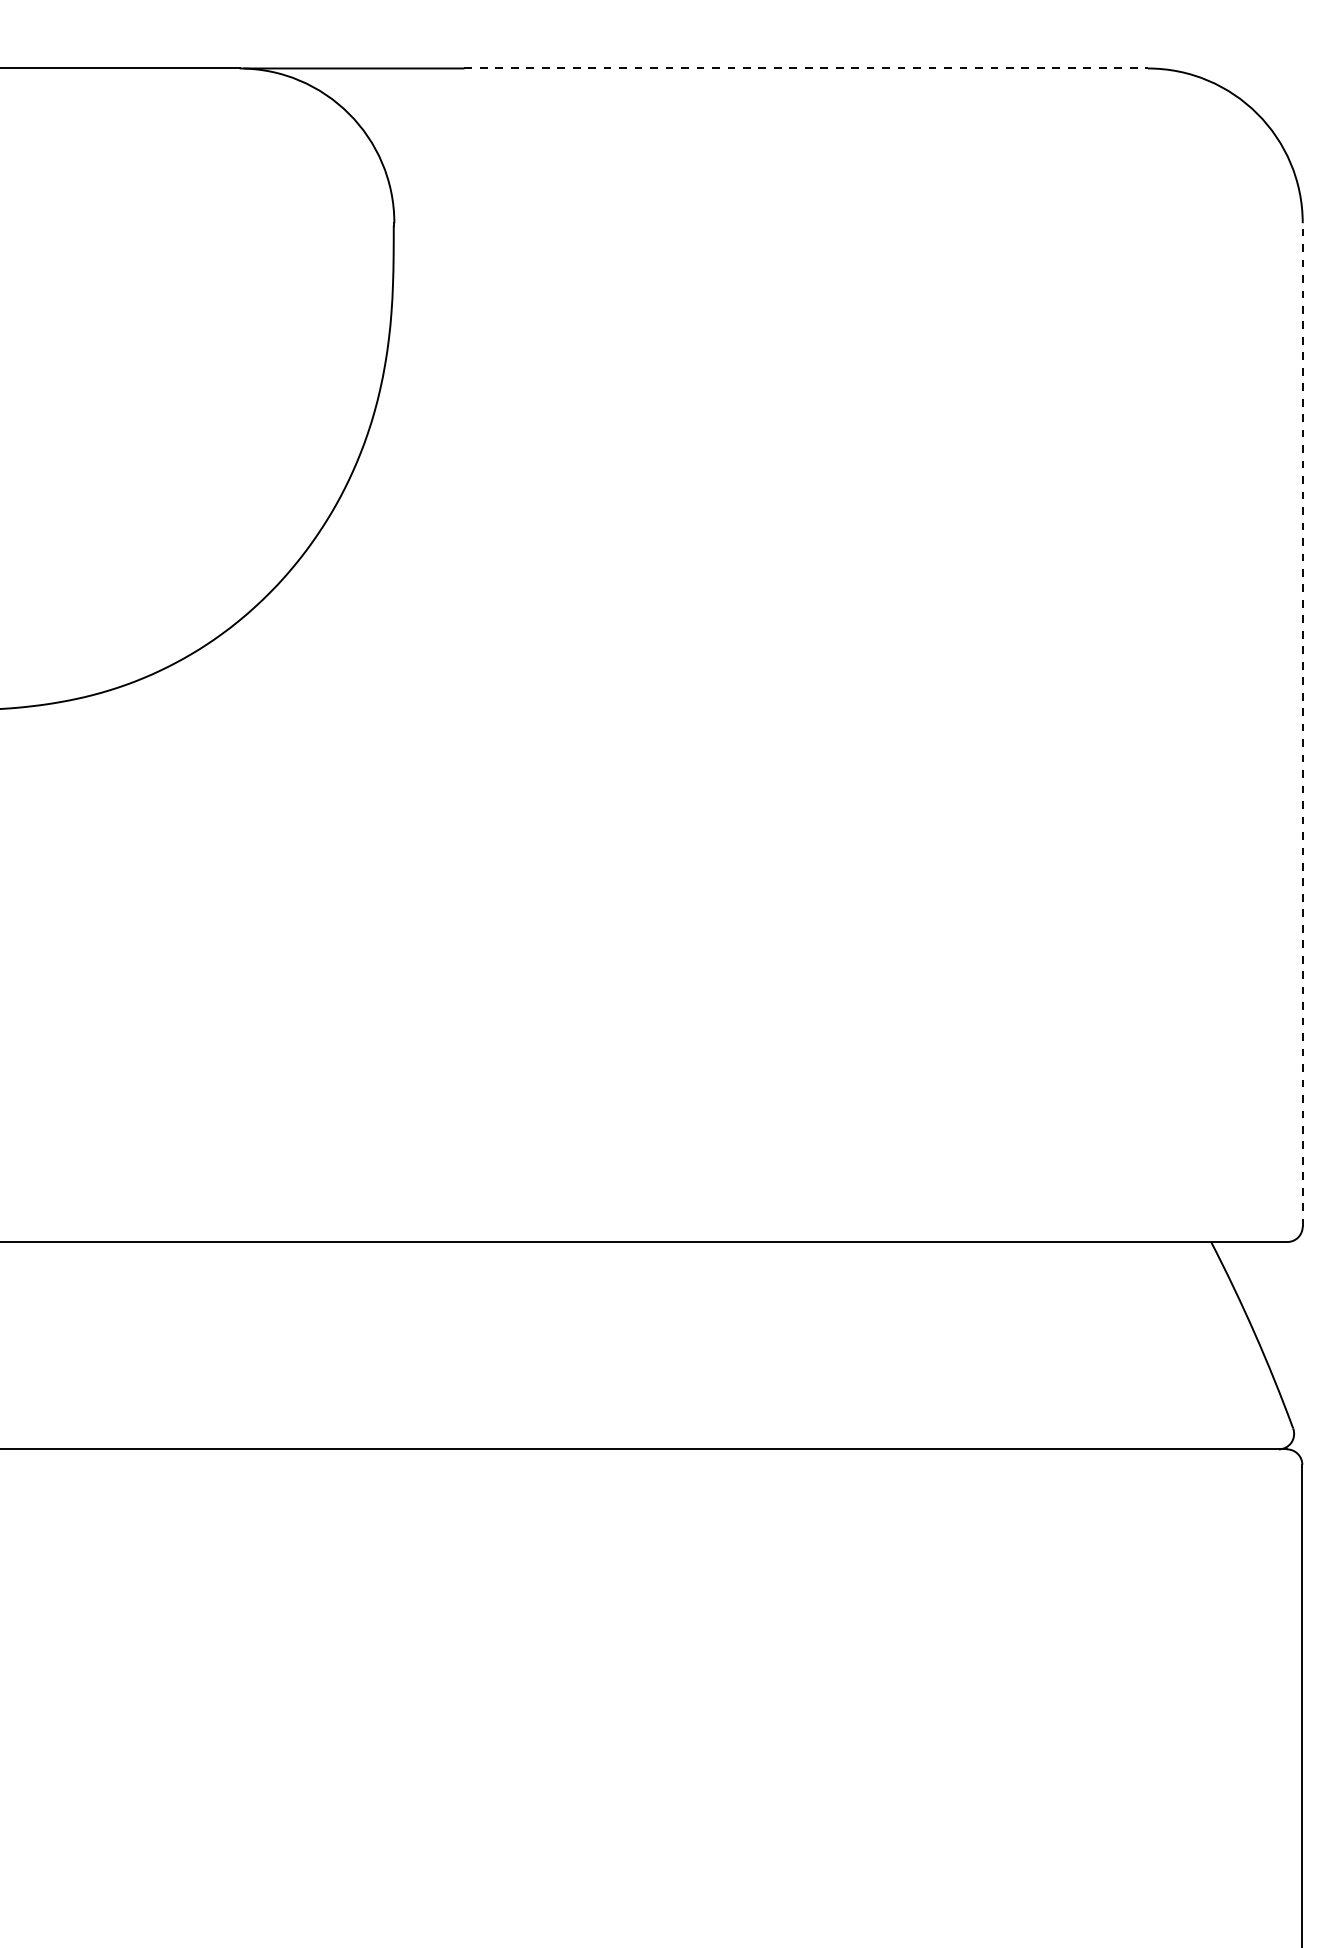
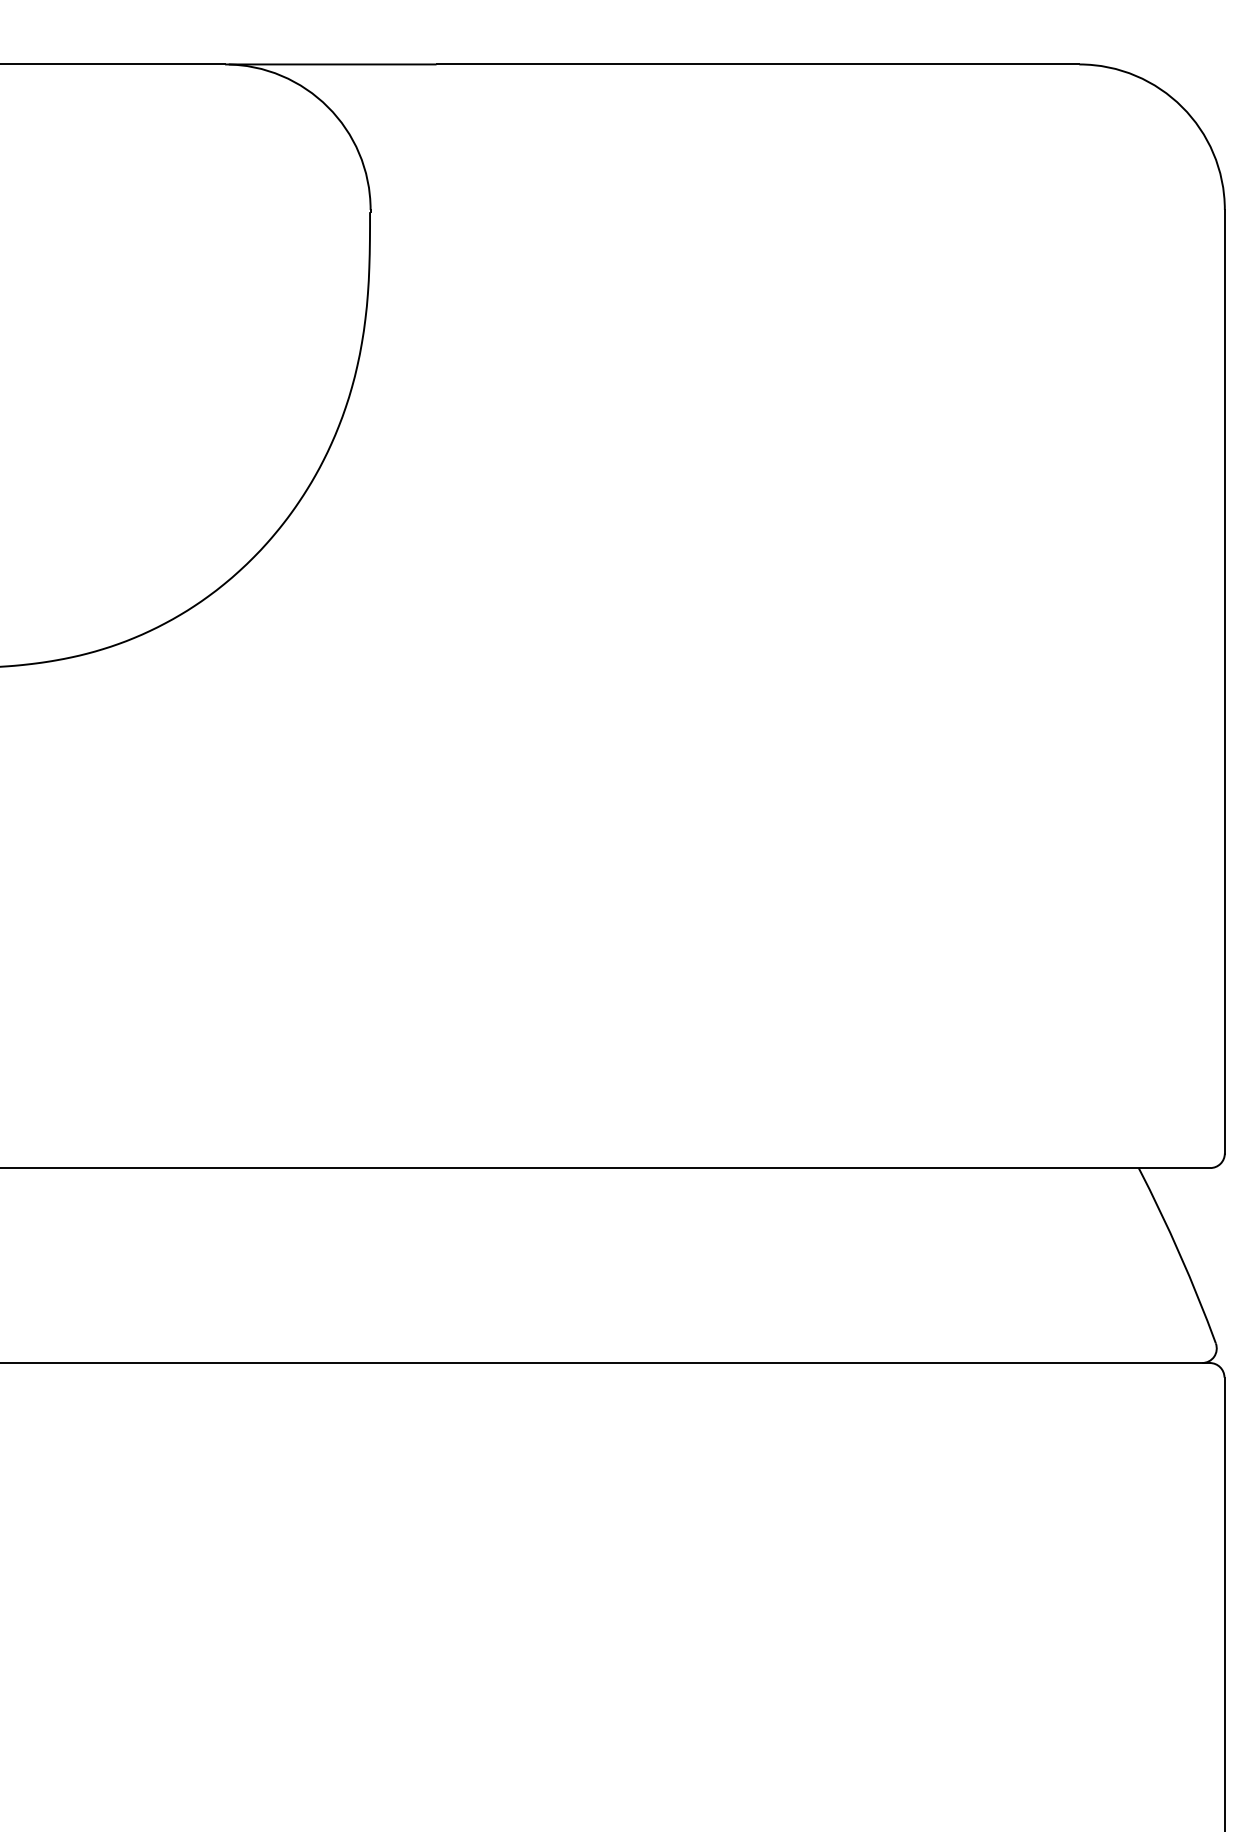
line: (806, 68) -> (758, 64), dashed -> solid
line: (1302, 724) -> (1224, 681), dashed -> solid

